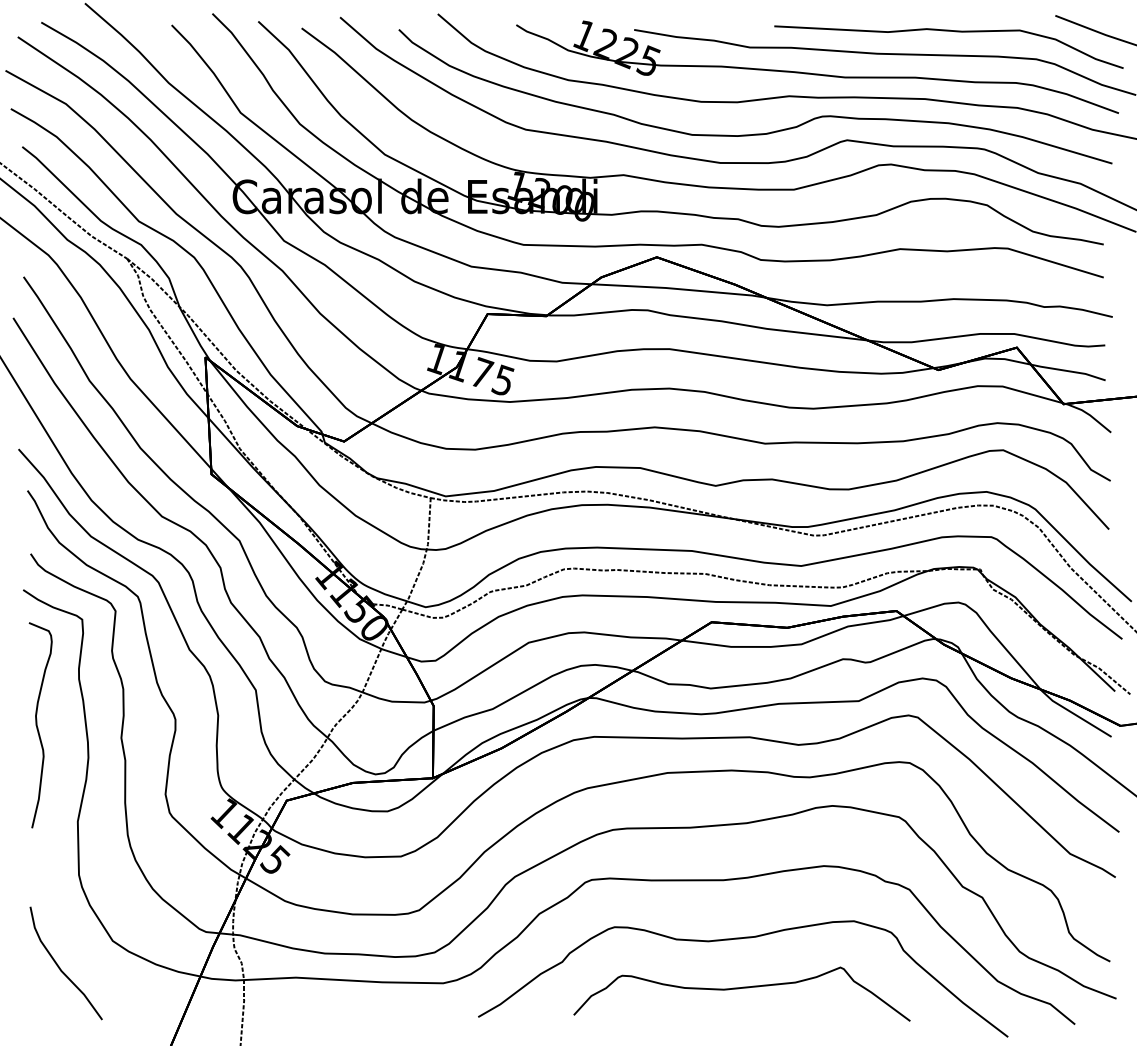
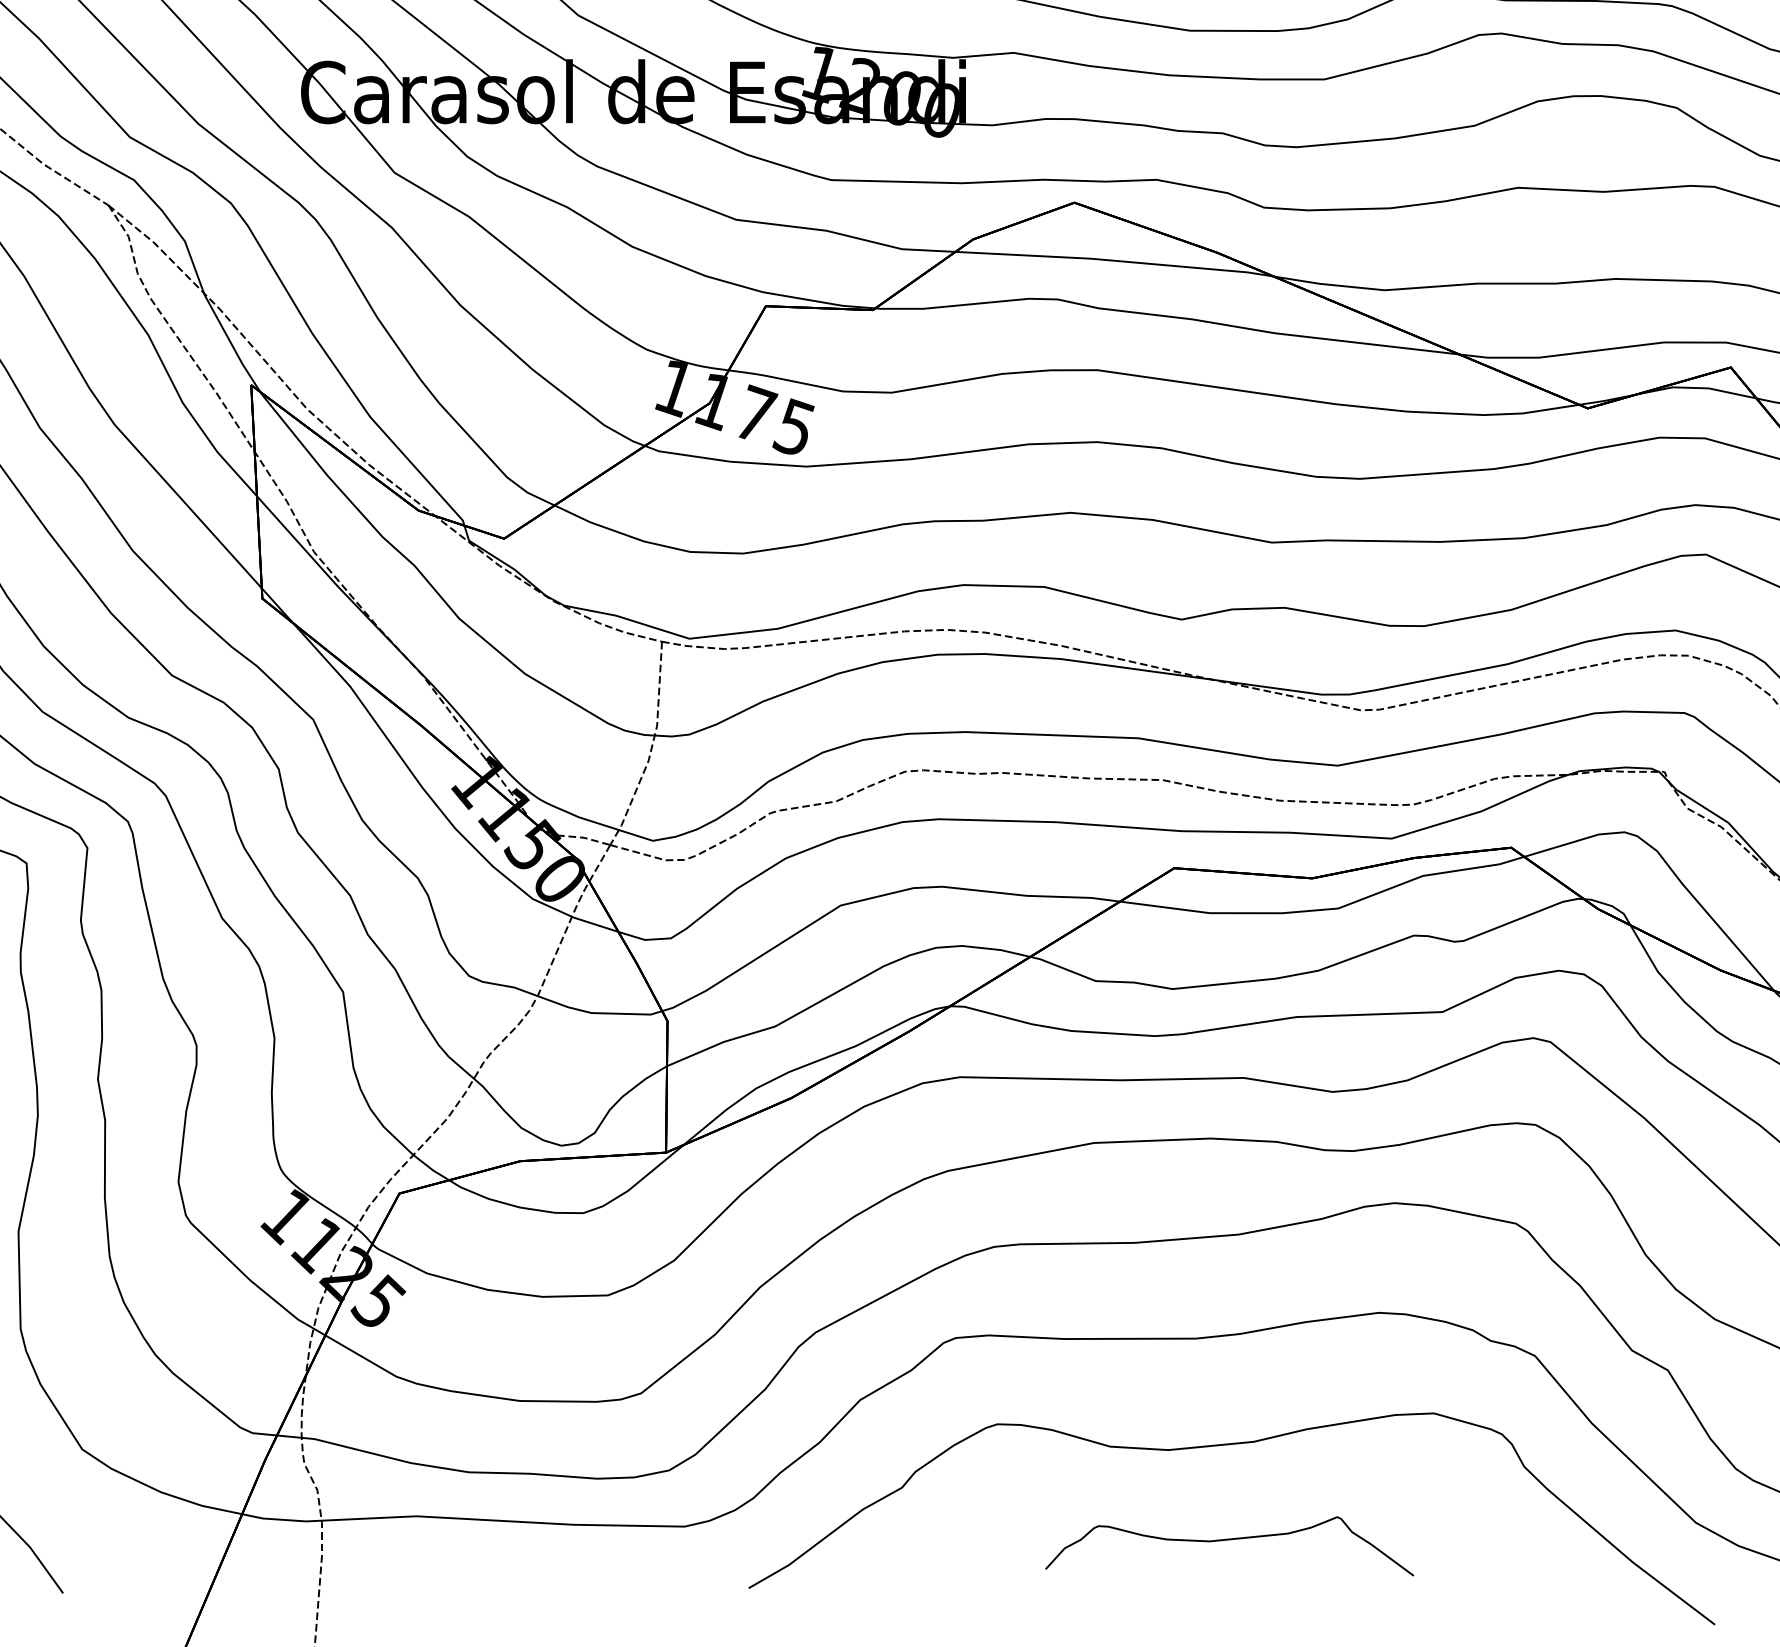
part: (741, 993) -> (1228, 1545), size x0.6

